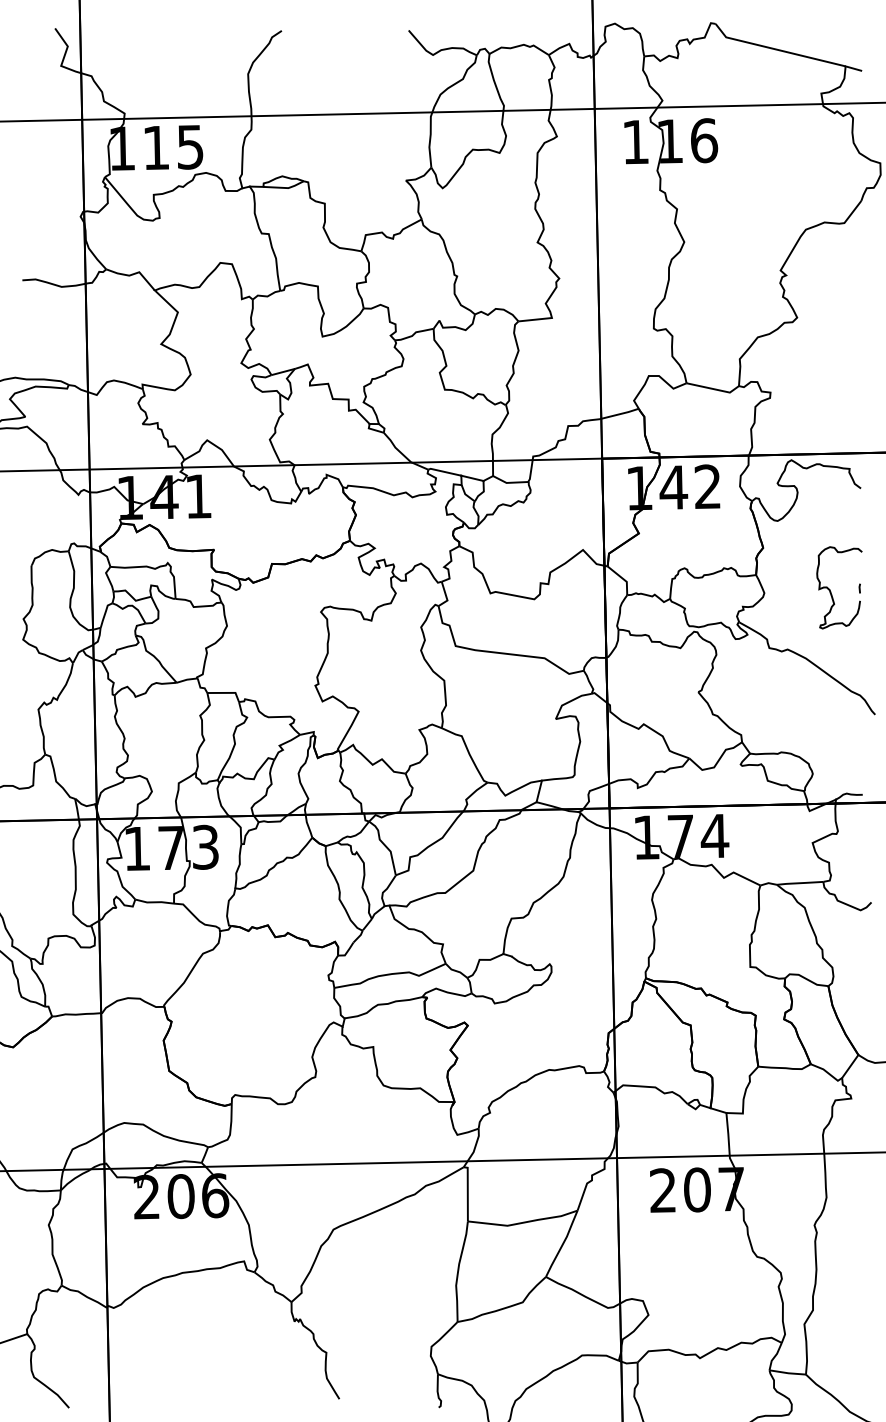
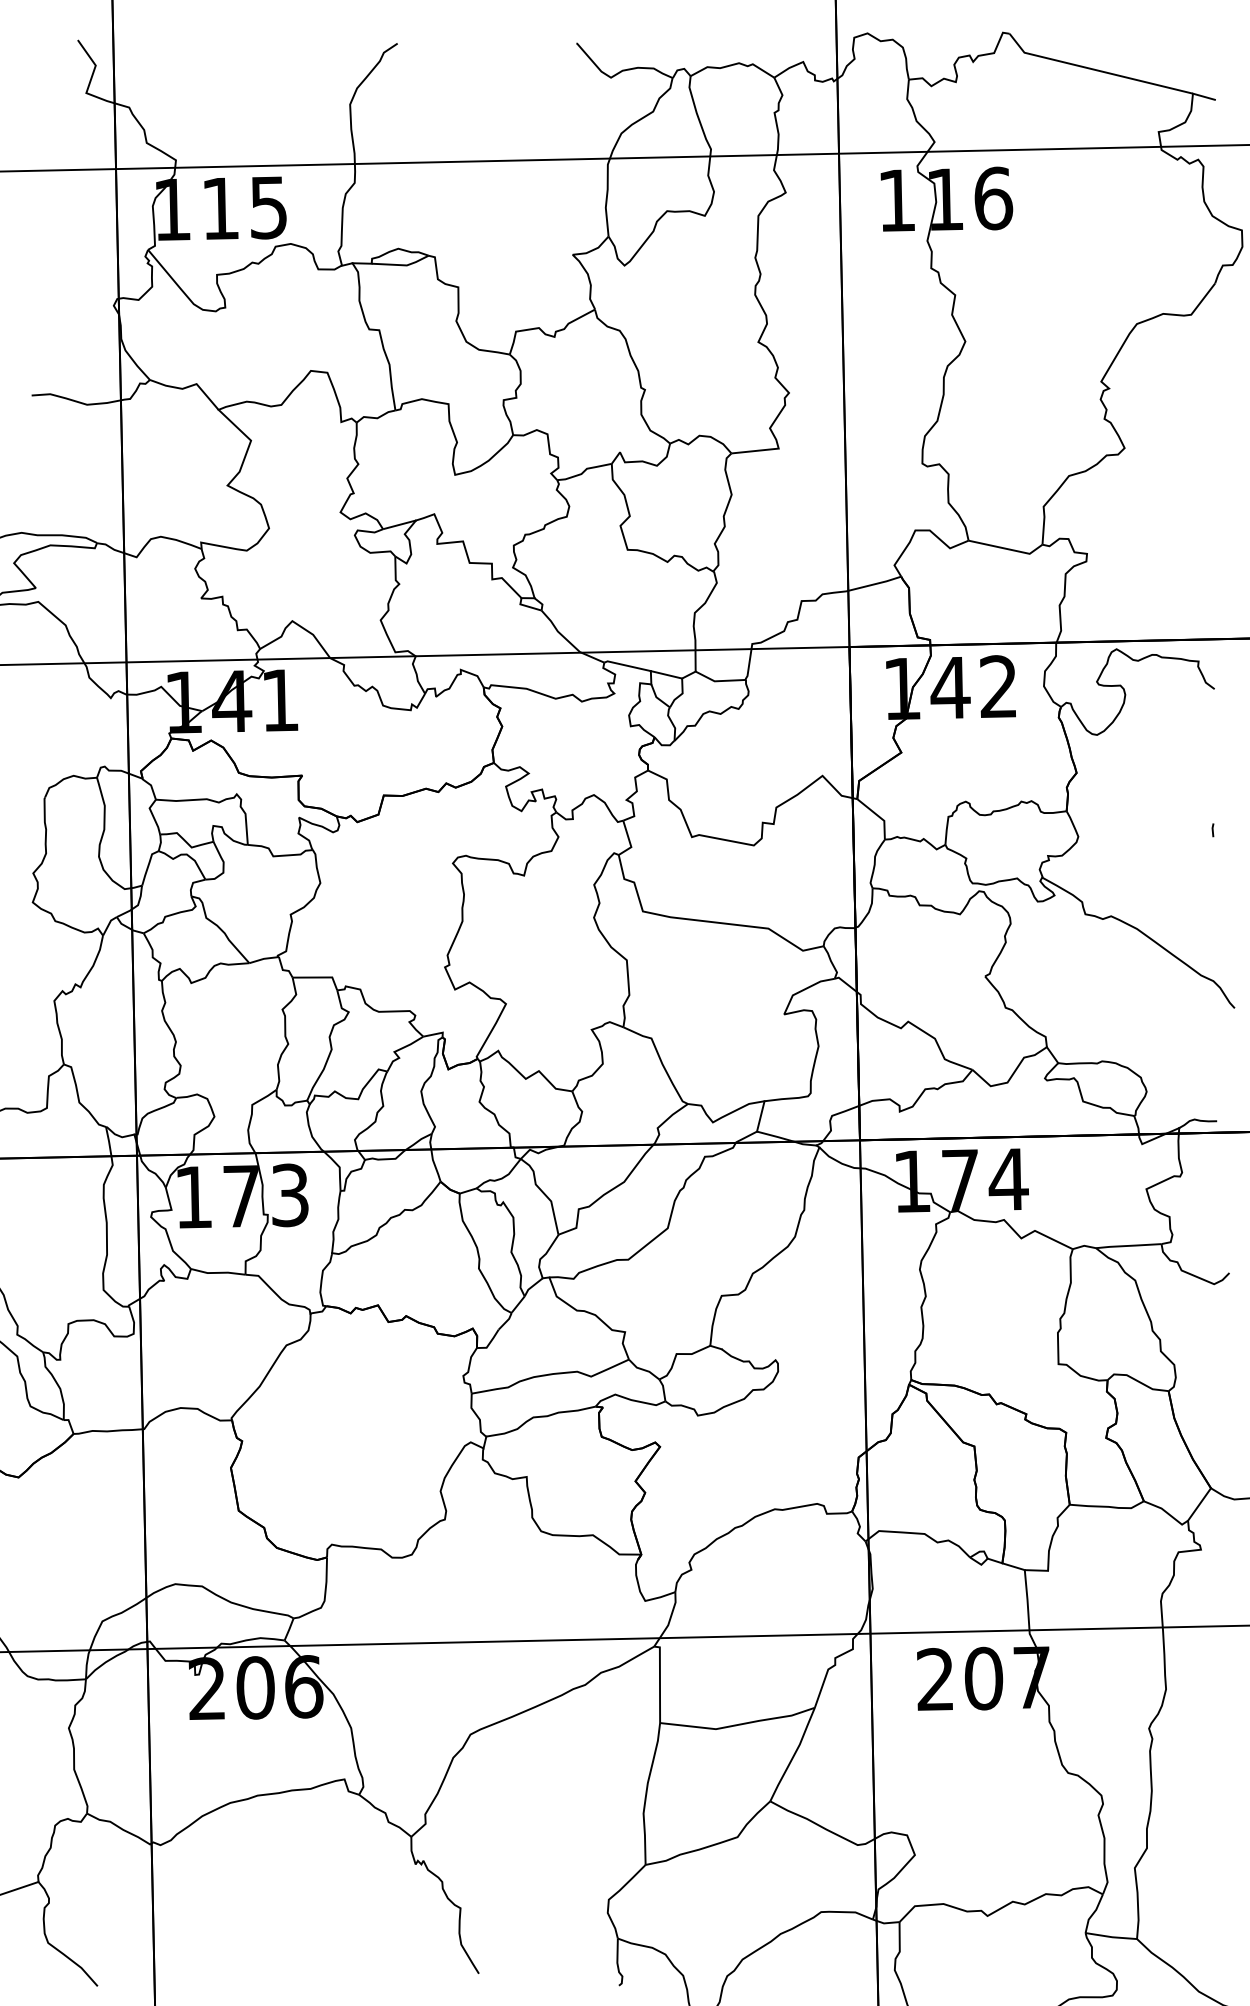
curve: (831, 591) -> (1172, 834), removed

